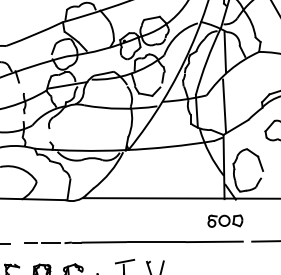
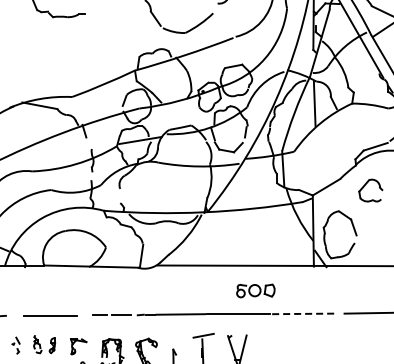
line: (224, 106) -> (313, 163), removed
part: (225, 220) -> (255, 290), moved
line: (214, 241) -> (302, 313), solid -> dashed

